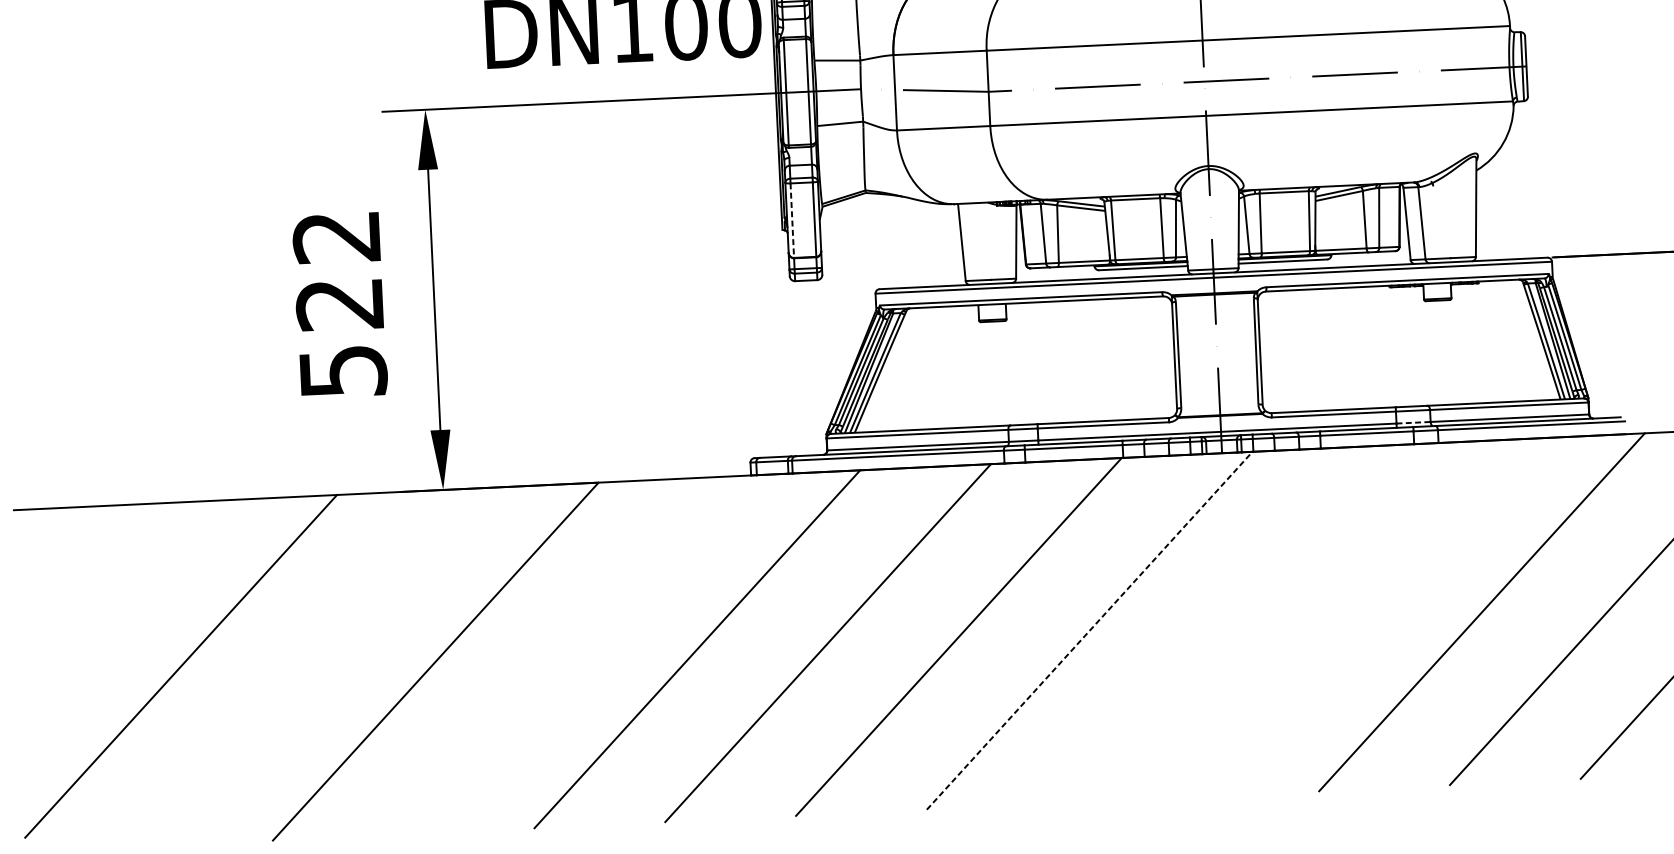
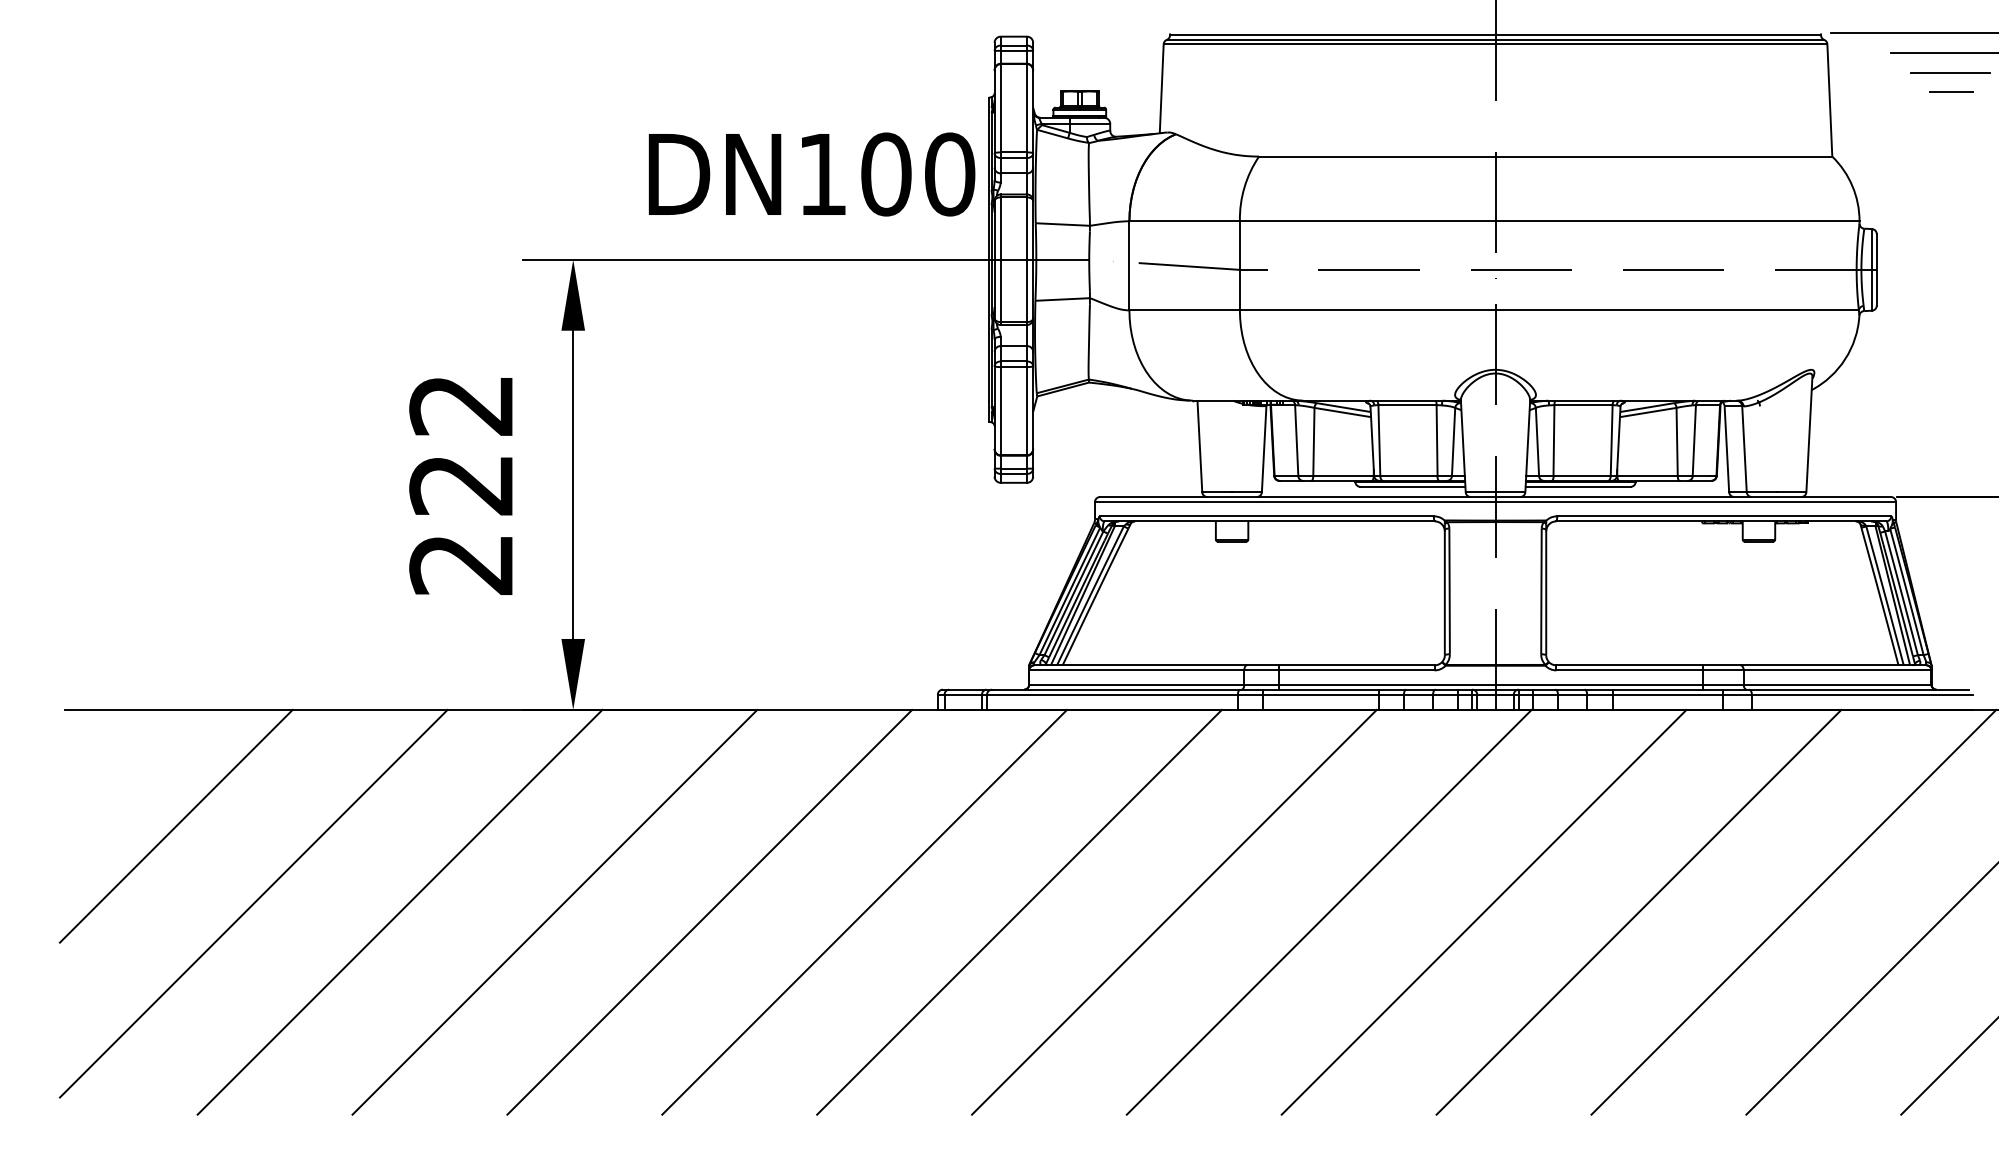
line: (792, 220) -> (1000, 411), dashed -> solid
text: (343, 371) -> (461, 564), 522 -> 222
line: (1414, 422) -> (1724, 684), dashed -> solid
line: (111, 603) -> (175, 825), added
line: (1350, 617) -> (1638, 911), added
line: (1219, 623) -> (1483, 911), added
line: (1089, 630) -> (1329, 911), dashed -> solid
line: (566, 654) -> (709, 911), added
line: (304, 667) -> (399, 911), added

